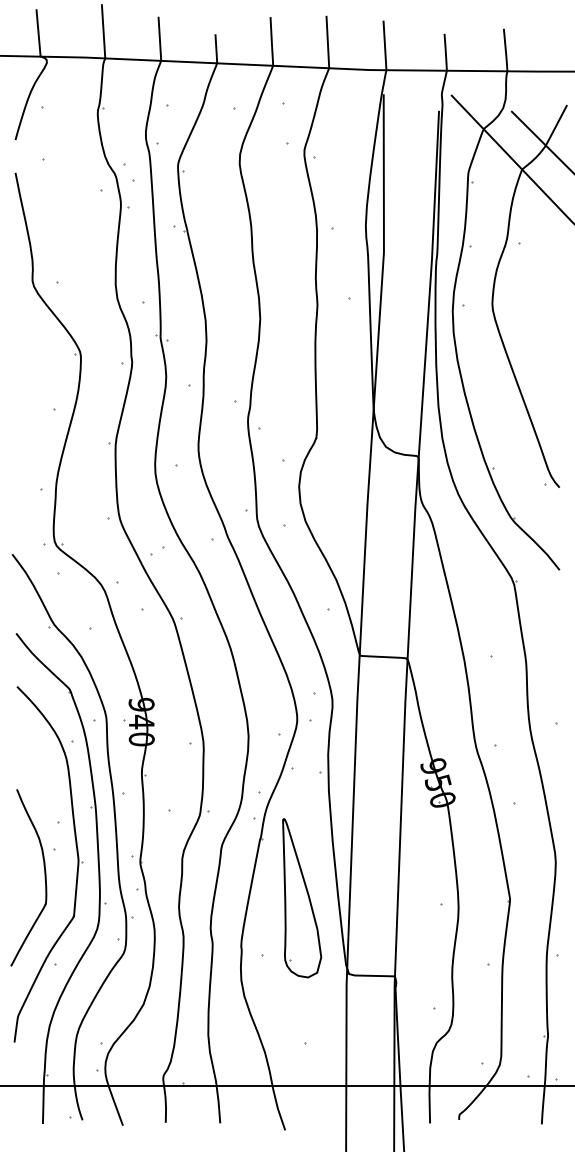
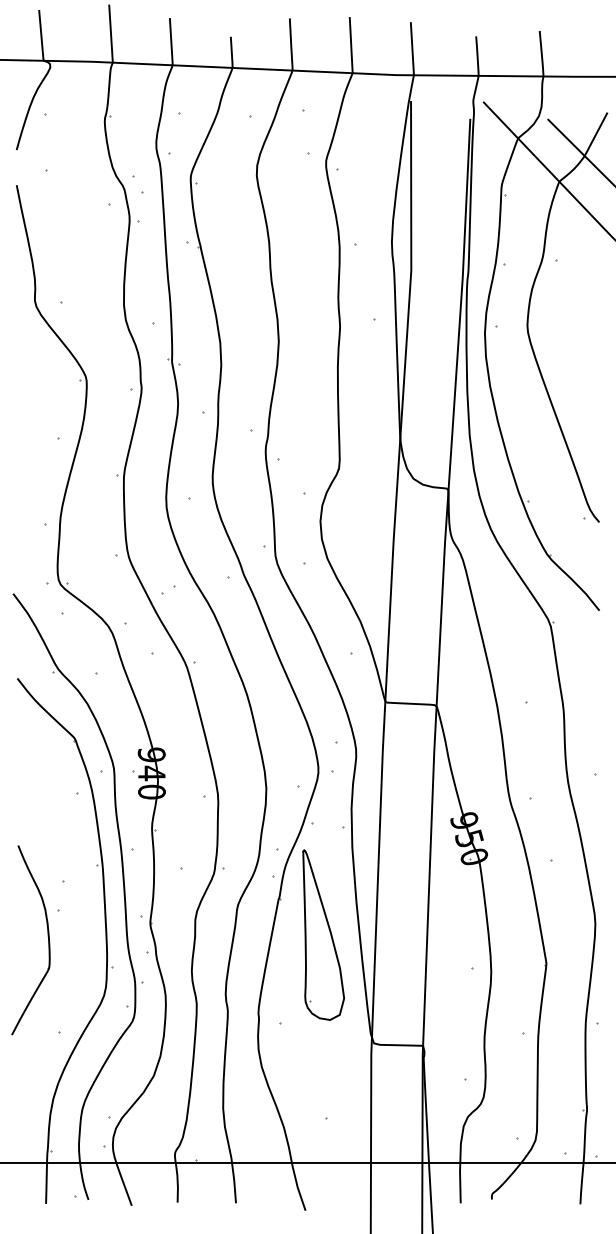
part: (76, 866) -> (82, 928), removed
part: (301, 897) -> (323, 934), moved

